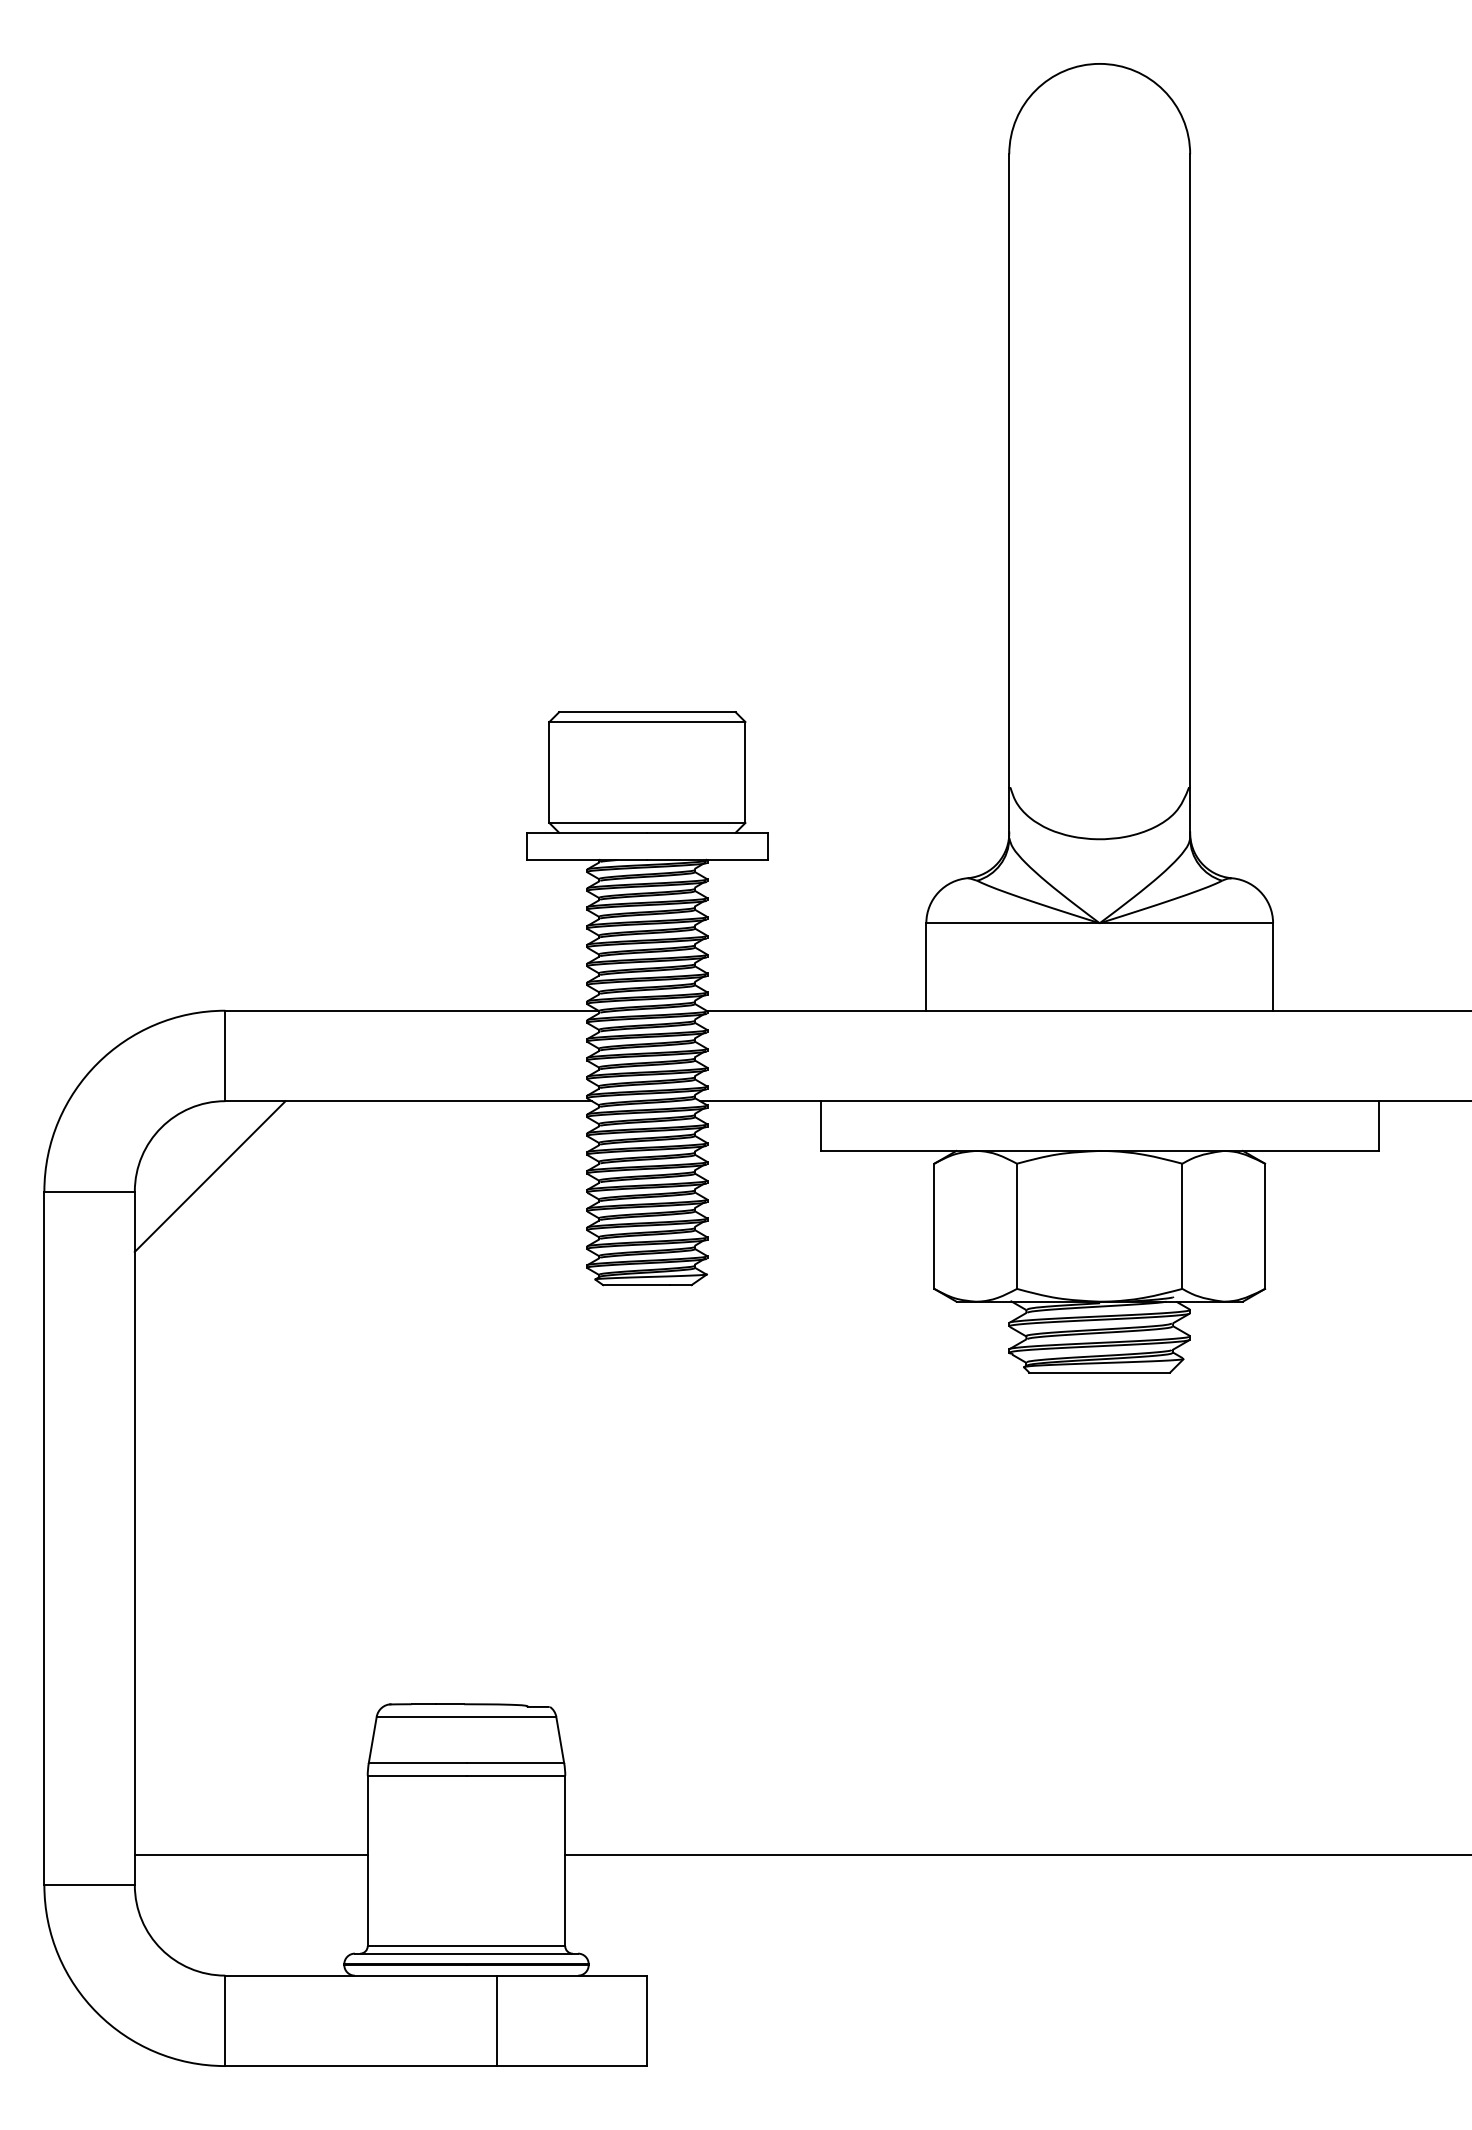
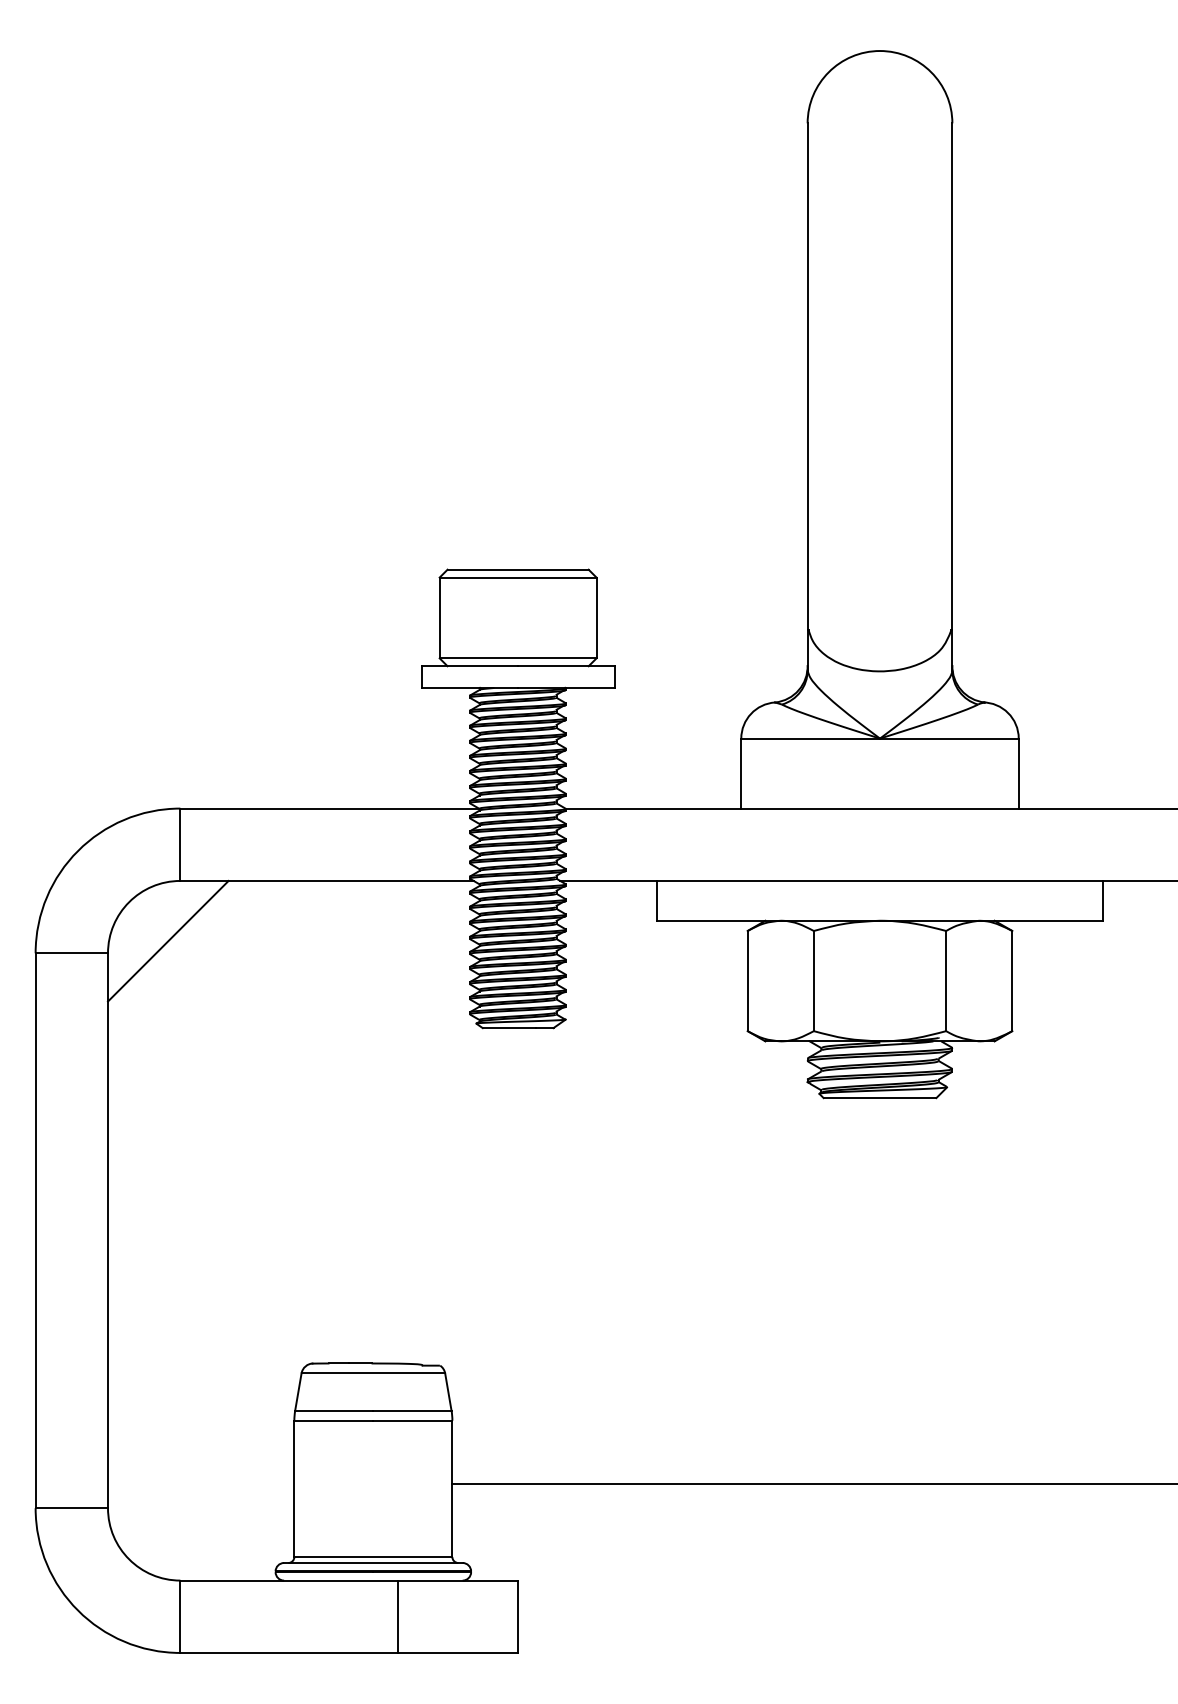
line: (250, 1855) -> (200, 1484), removed

